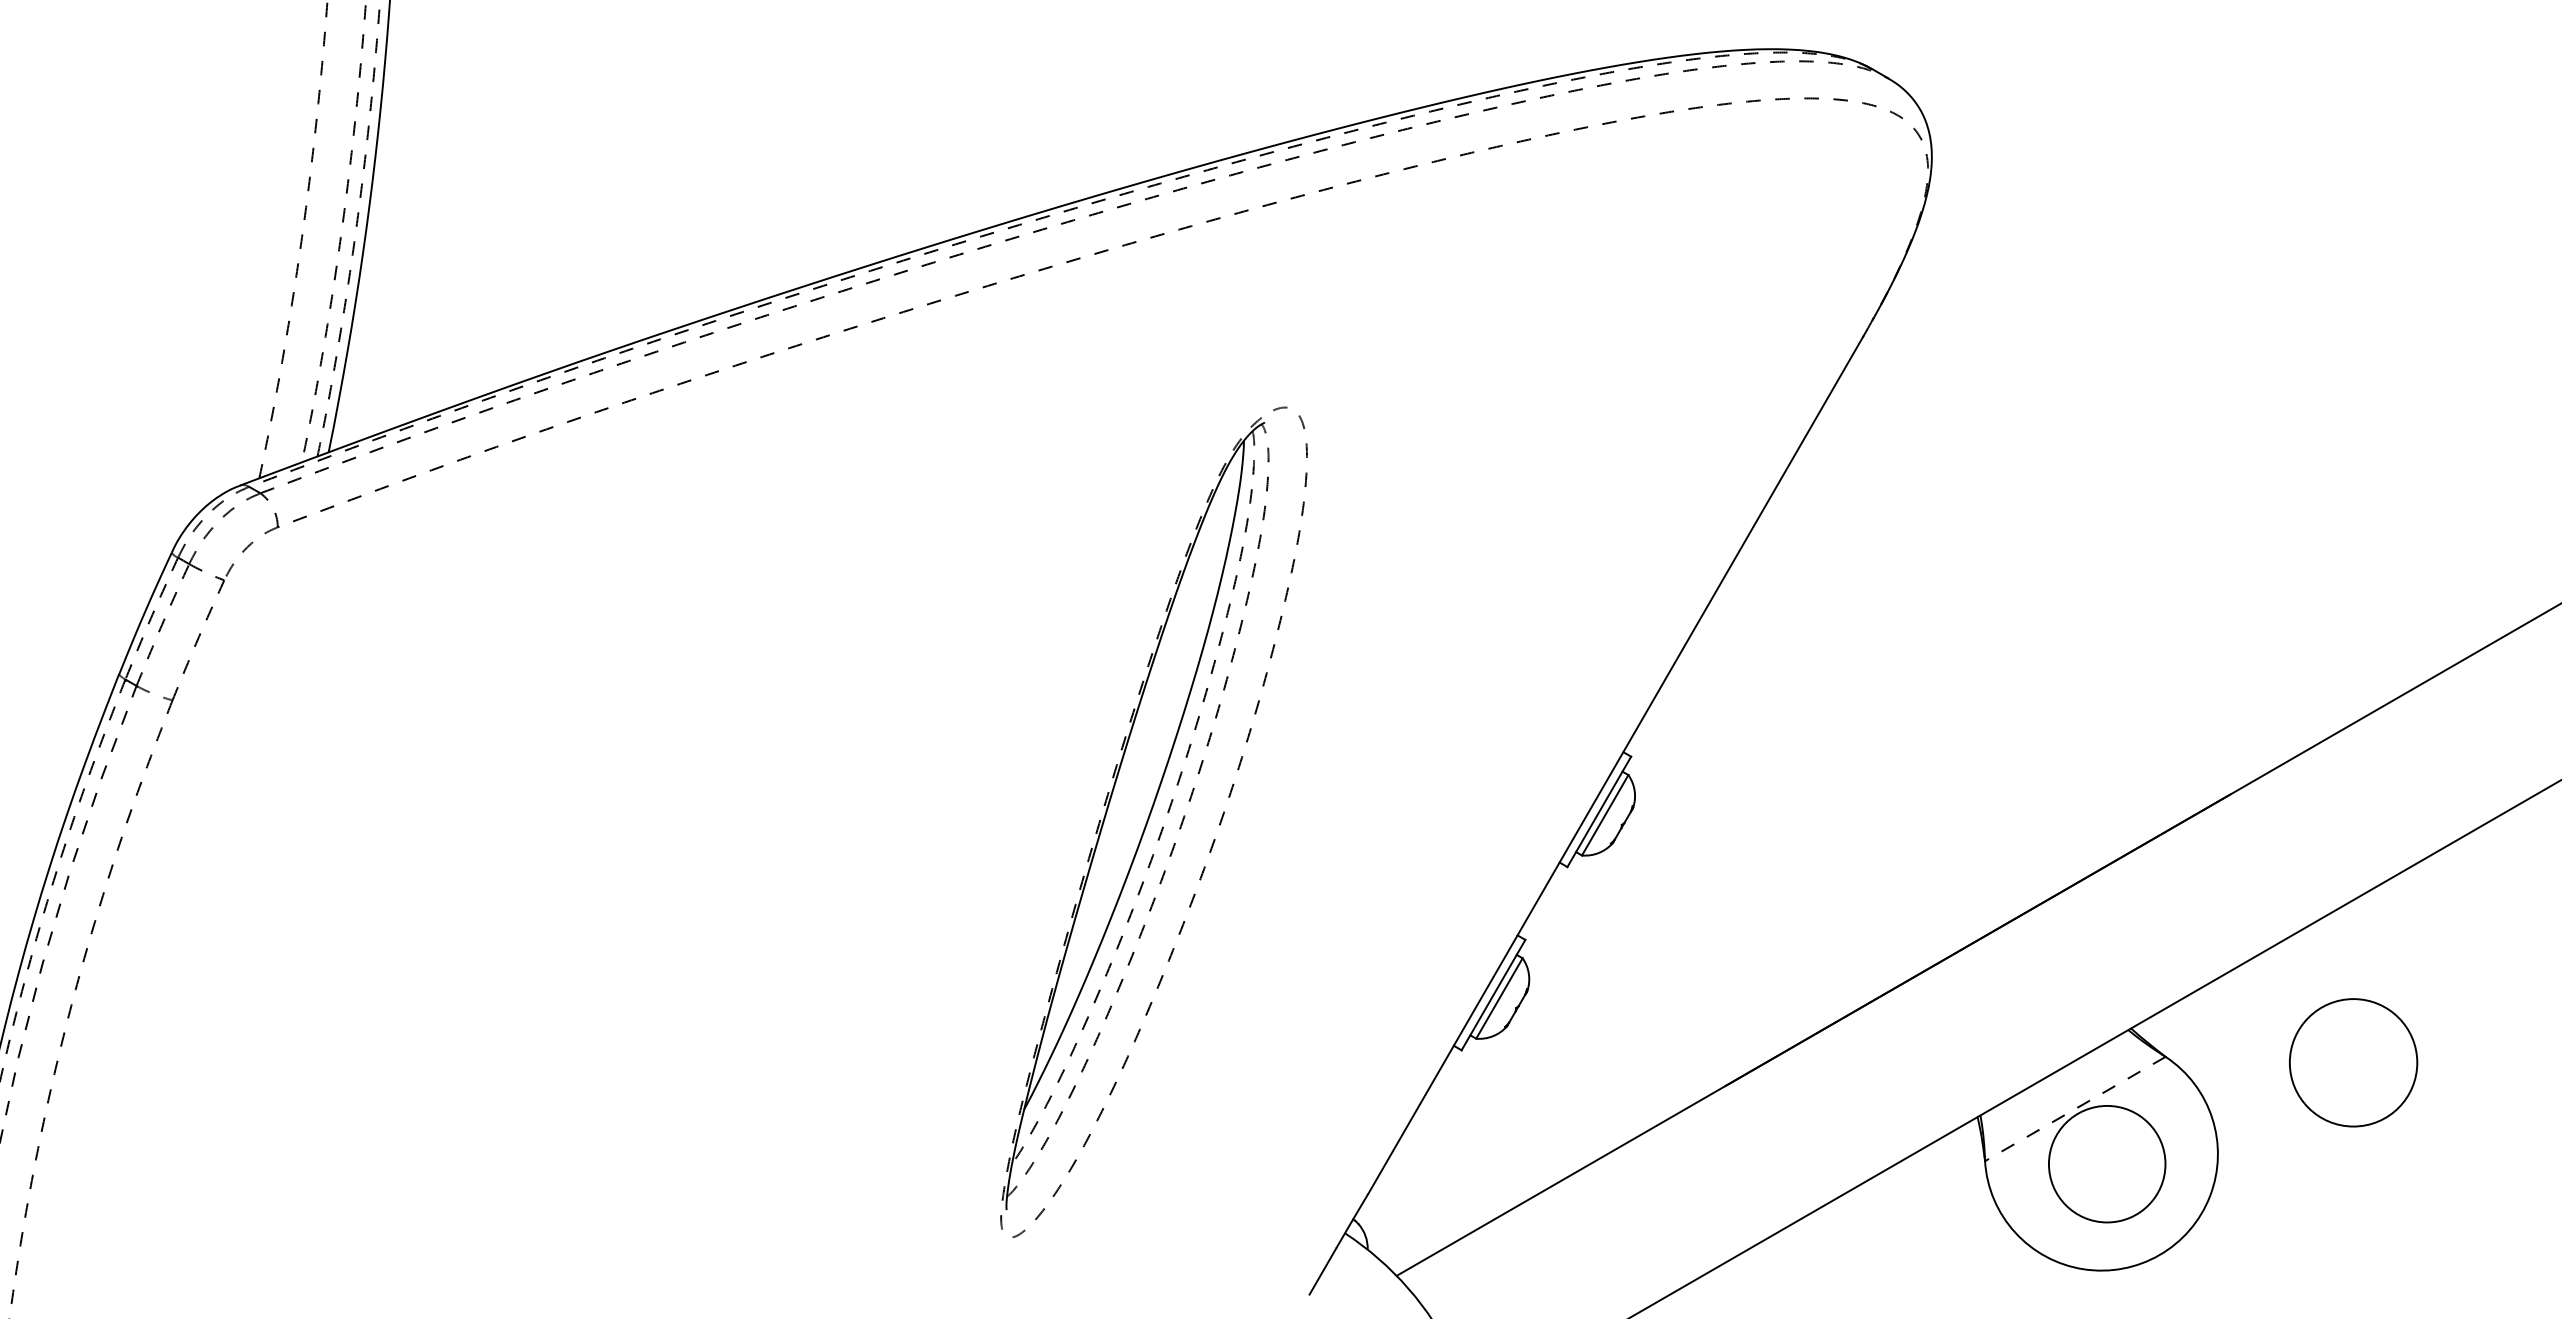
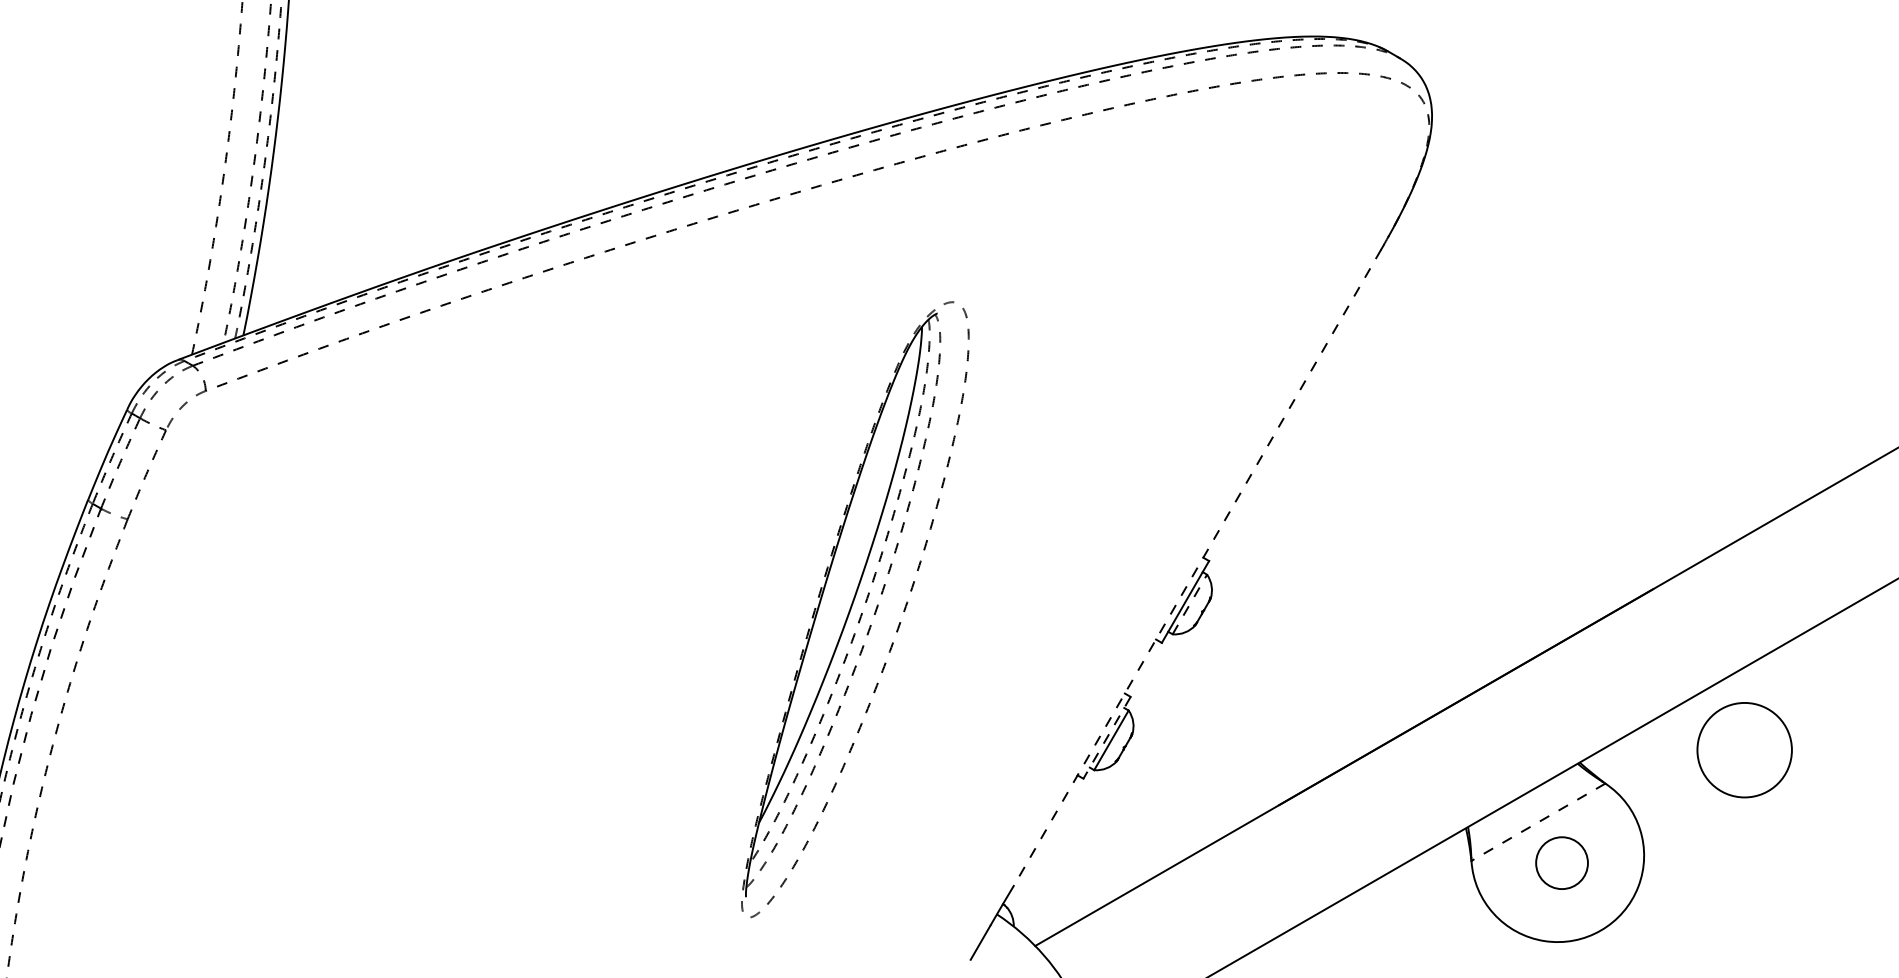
line: (1615, 765) -> (1197, 567), solid -> dashed
line: (1605, 814) -> (1190, 603), solid -> dashed
line: (1493, 995) -> (1107, 738), solid -> dashed
circle: (2353, 1062) -> (1744, 749), moved
circle: (2106, 1163) -> (1561, 862), size x0.6

